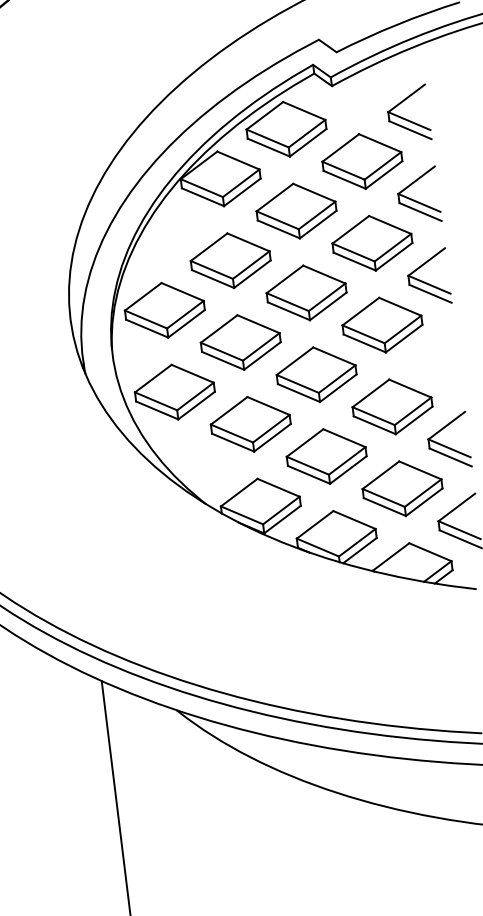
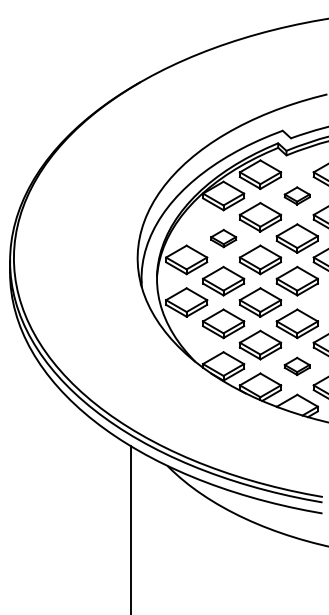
part: (360, 160) -> (296, 195), size x0.6
part: (230, 260) -> (223, 238), size x0.6
part: (400, 489) -> (296, 366), size x0.6

